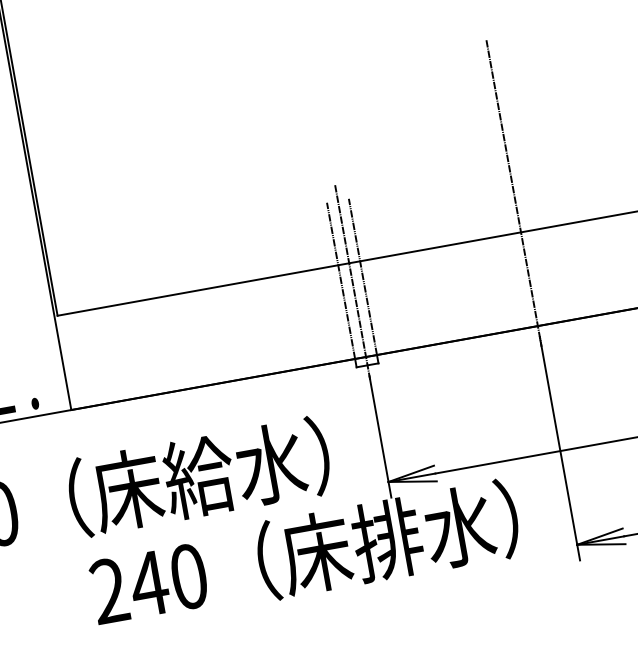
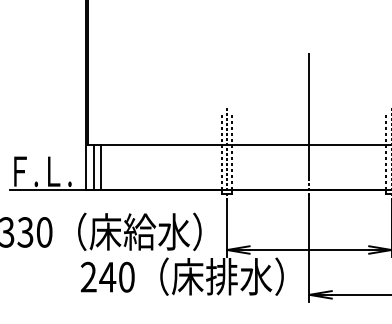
line: (94, 356) -> (101, 167), added
line: (78, 359) -> (93, 167), added

